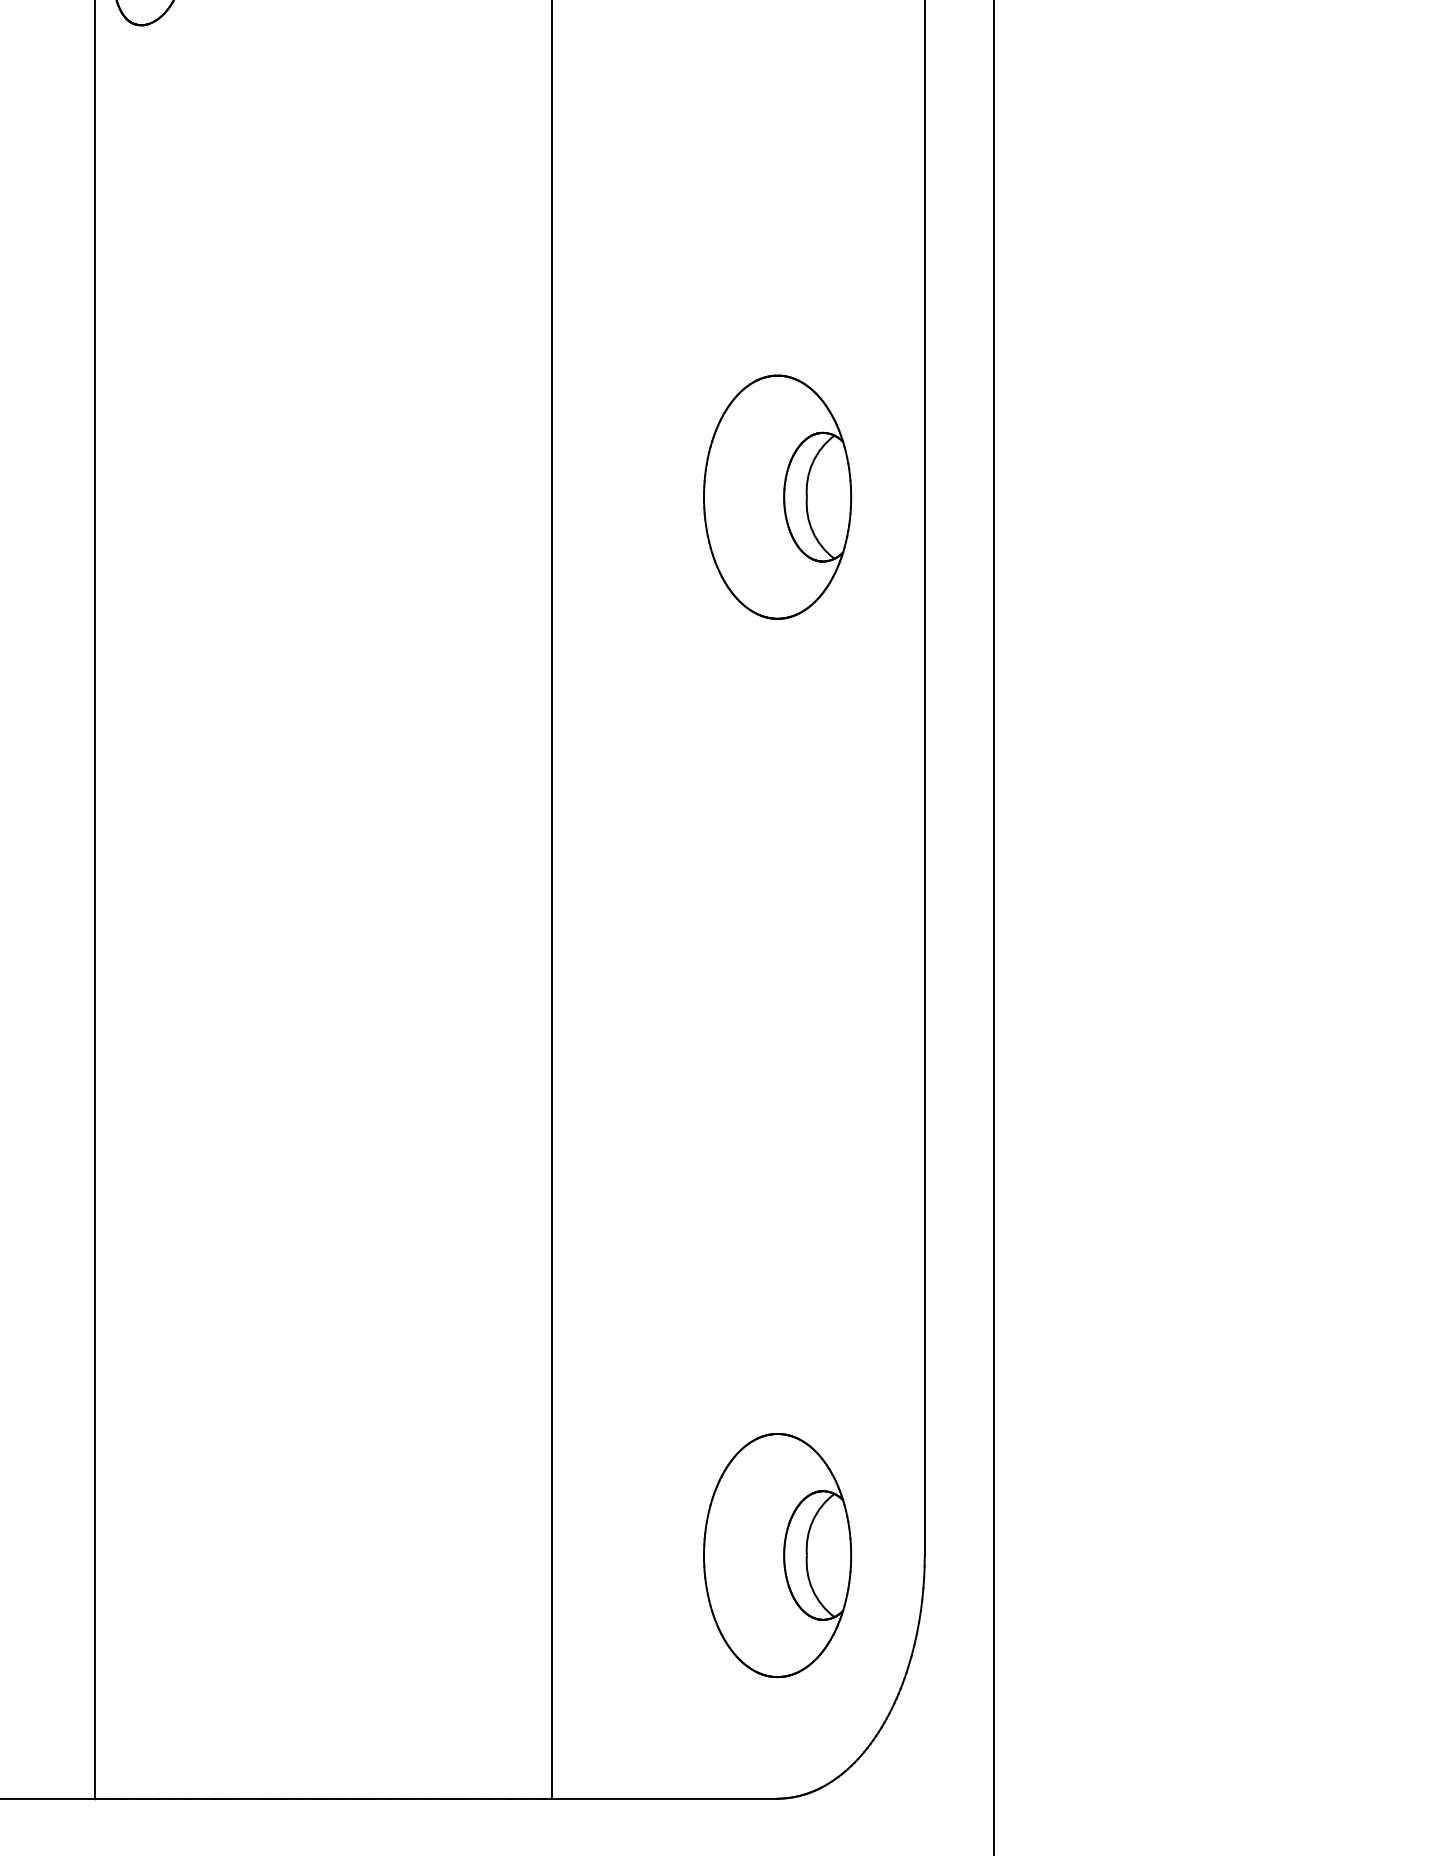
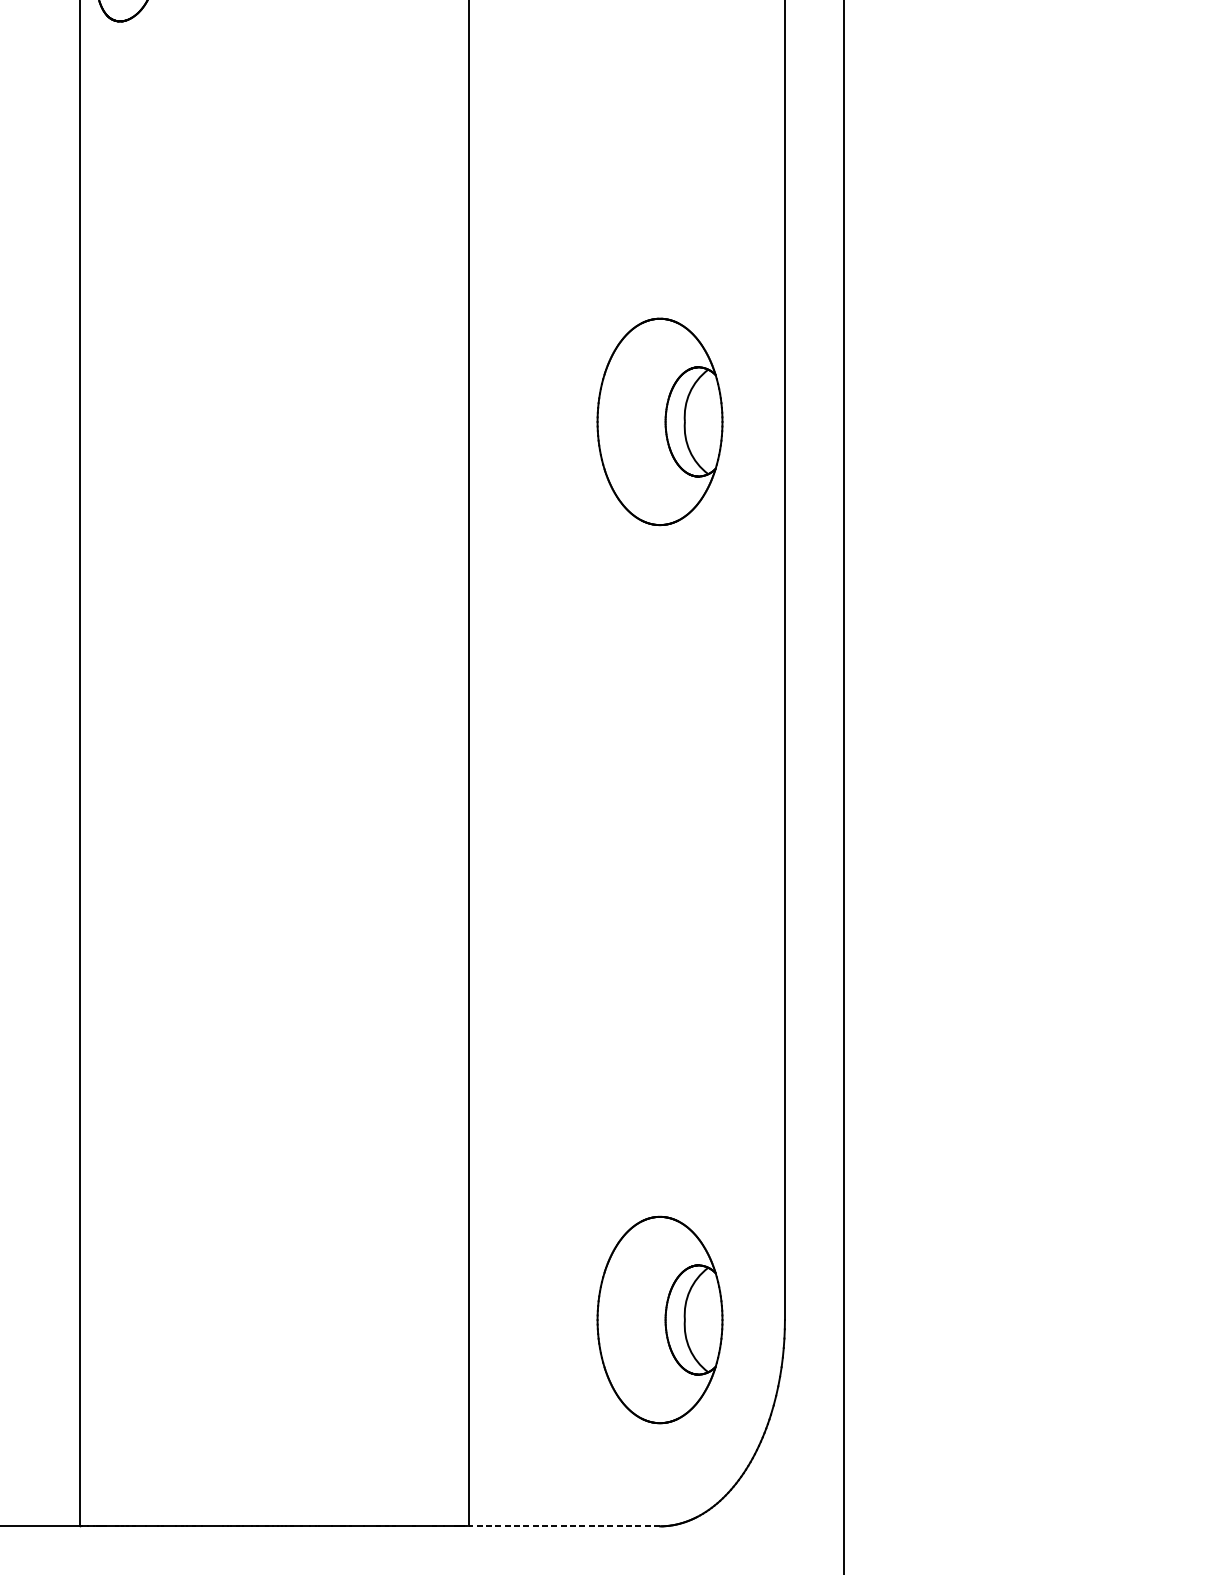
line: (664, 1798) -> (564, 1526), solid -> dashed

